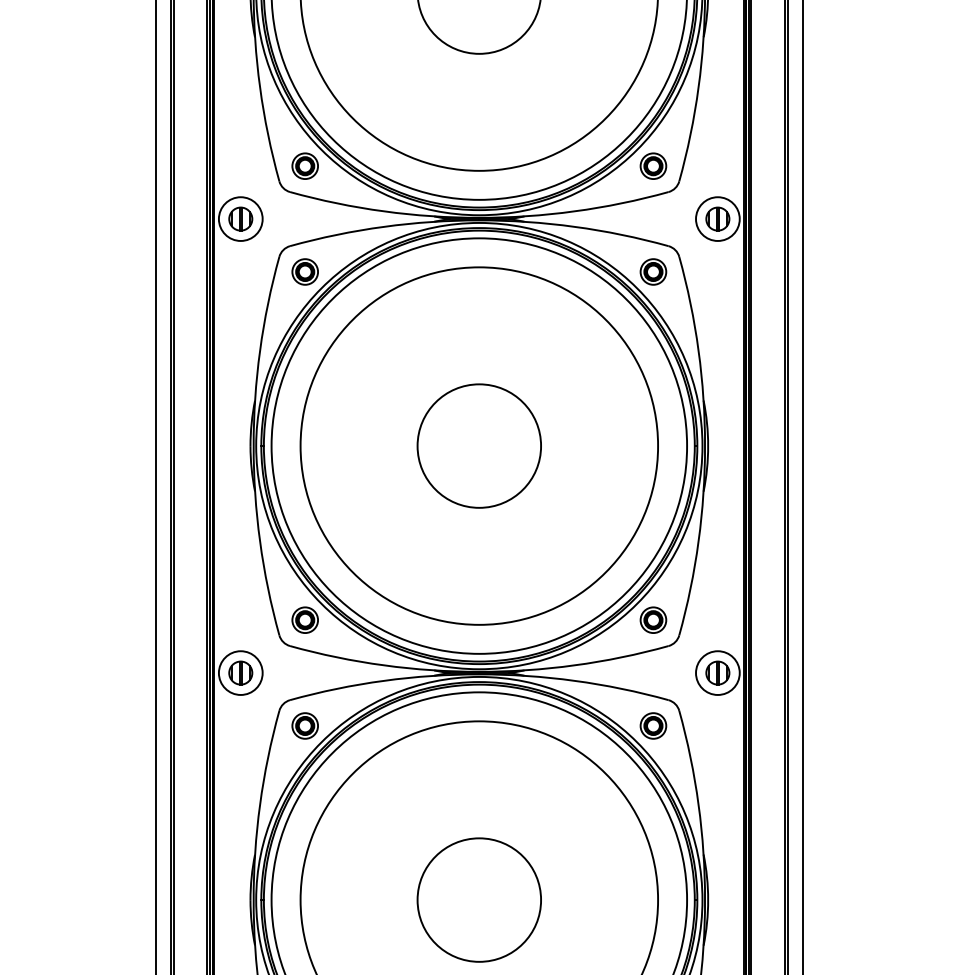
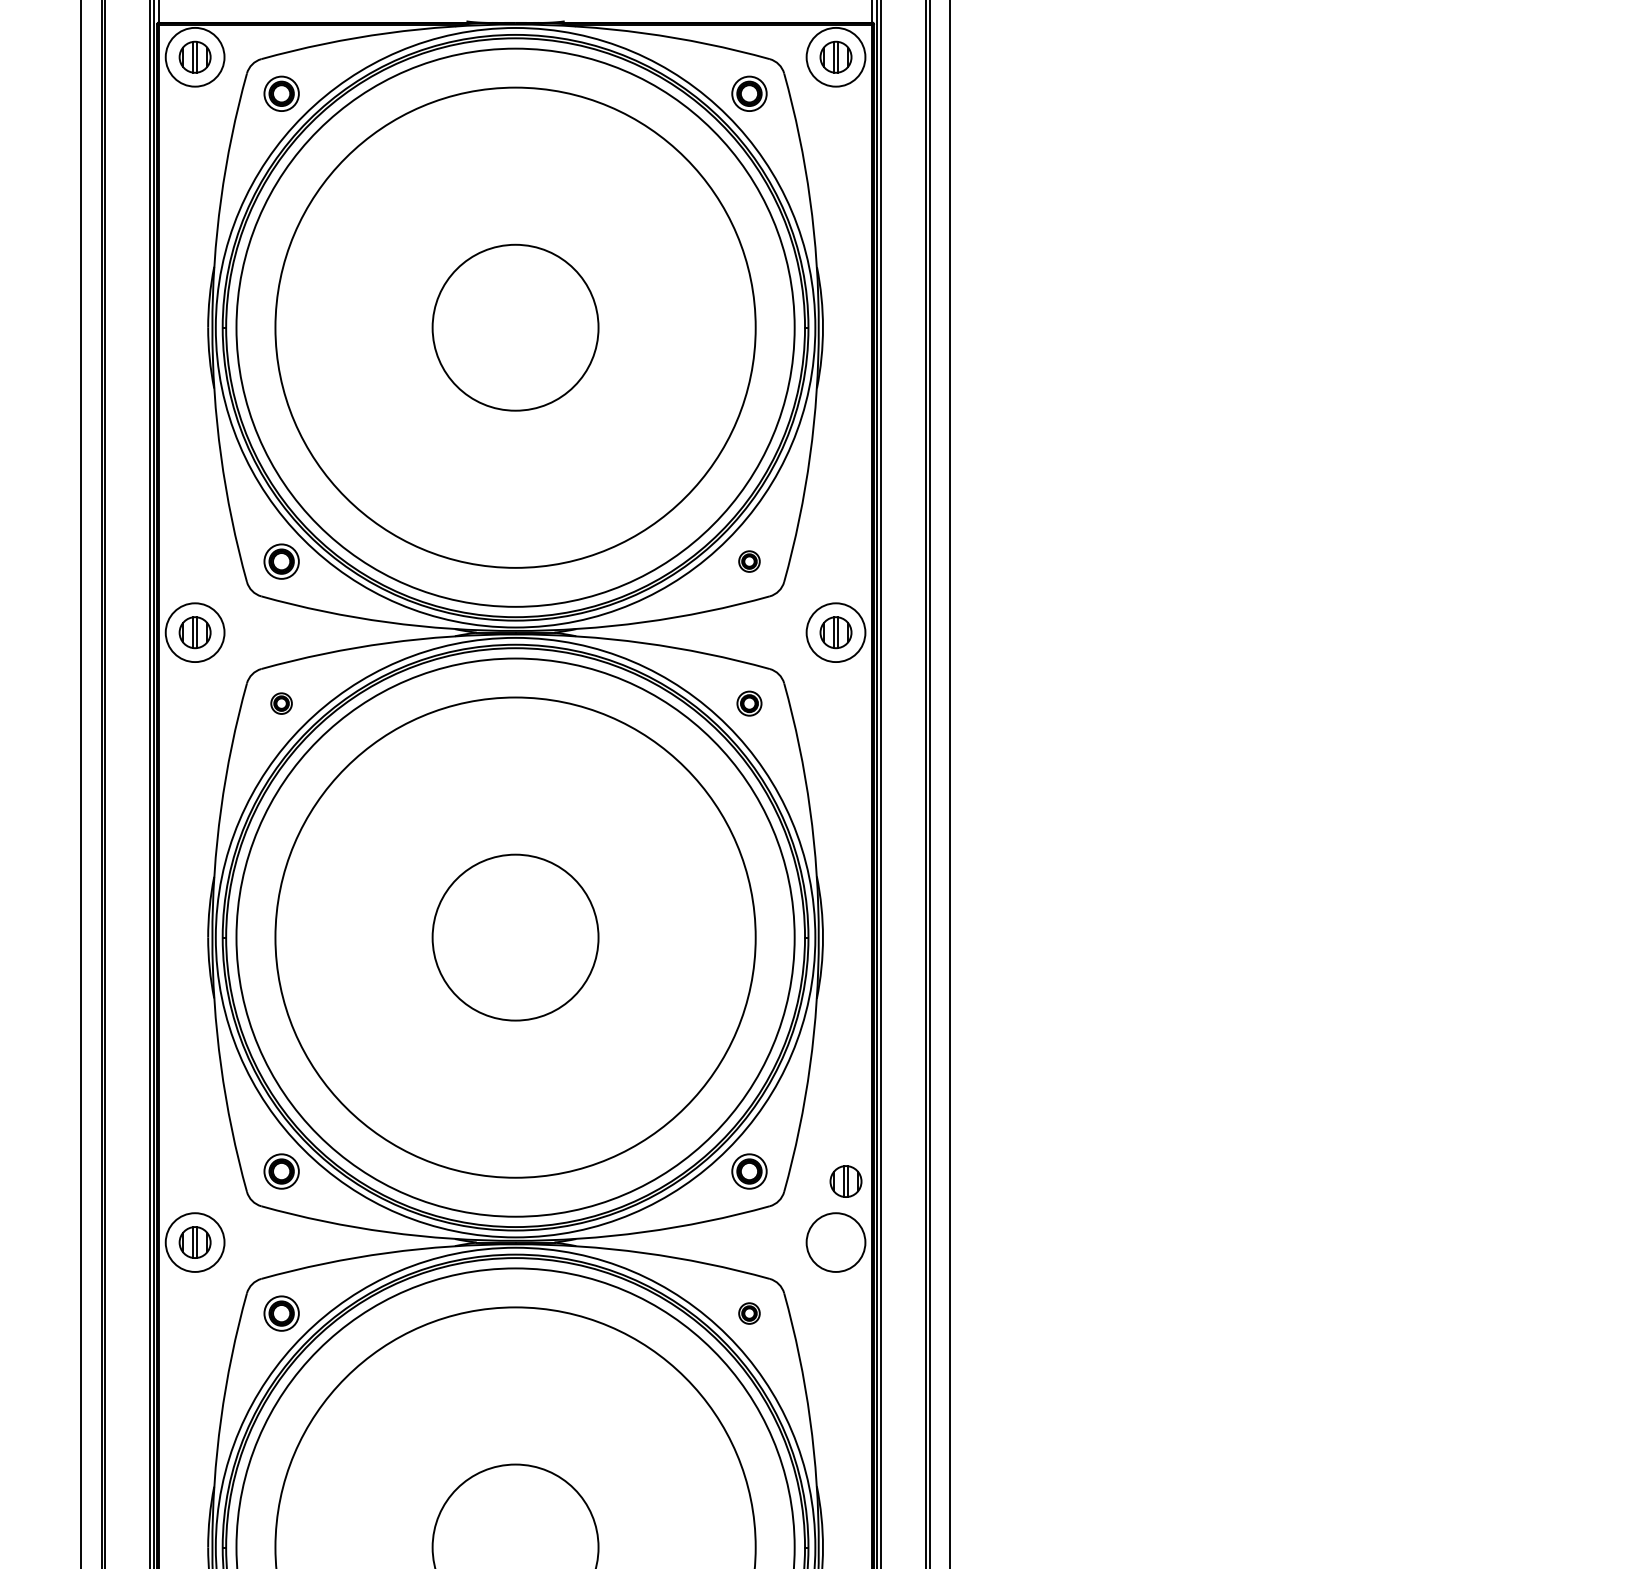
part: (653, 166) -> (749, 561), size x0.6
part: (305, 271) -> (281, 703), size x0.6
part: (653, 271) -> (749, 703), size x0.7
part: (717, 673) -> (845, 1181), moved
part: (653, 725) -> (749, 1313), size x0.6

